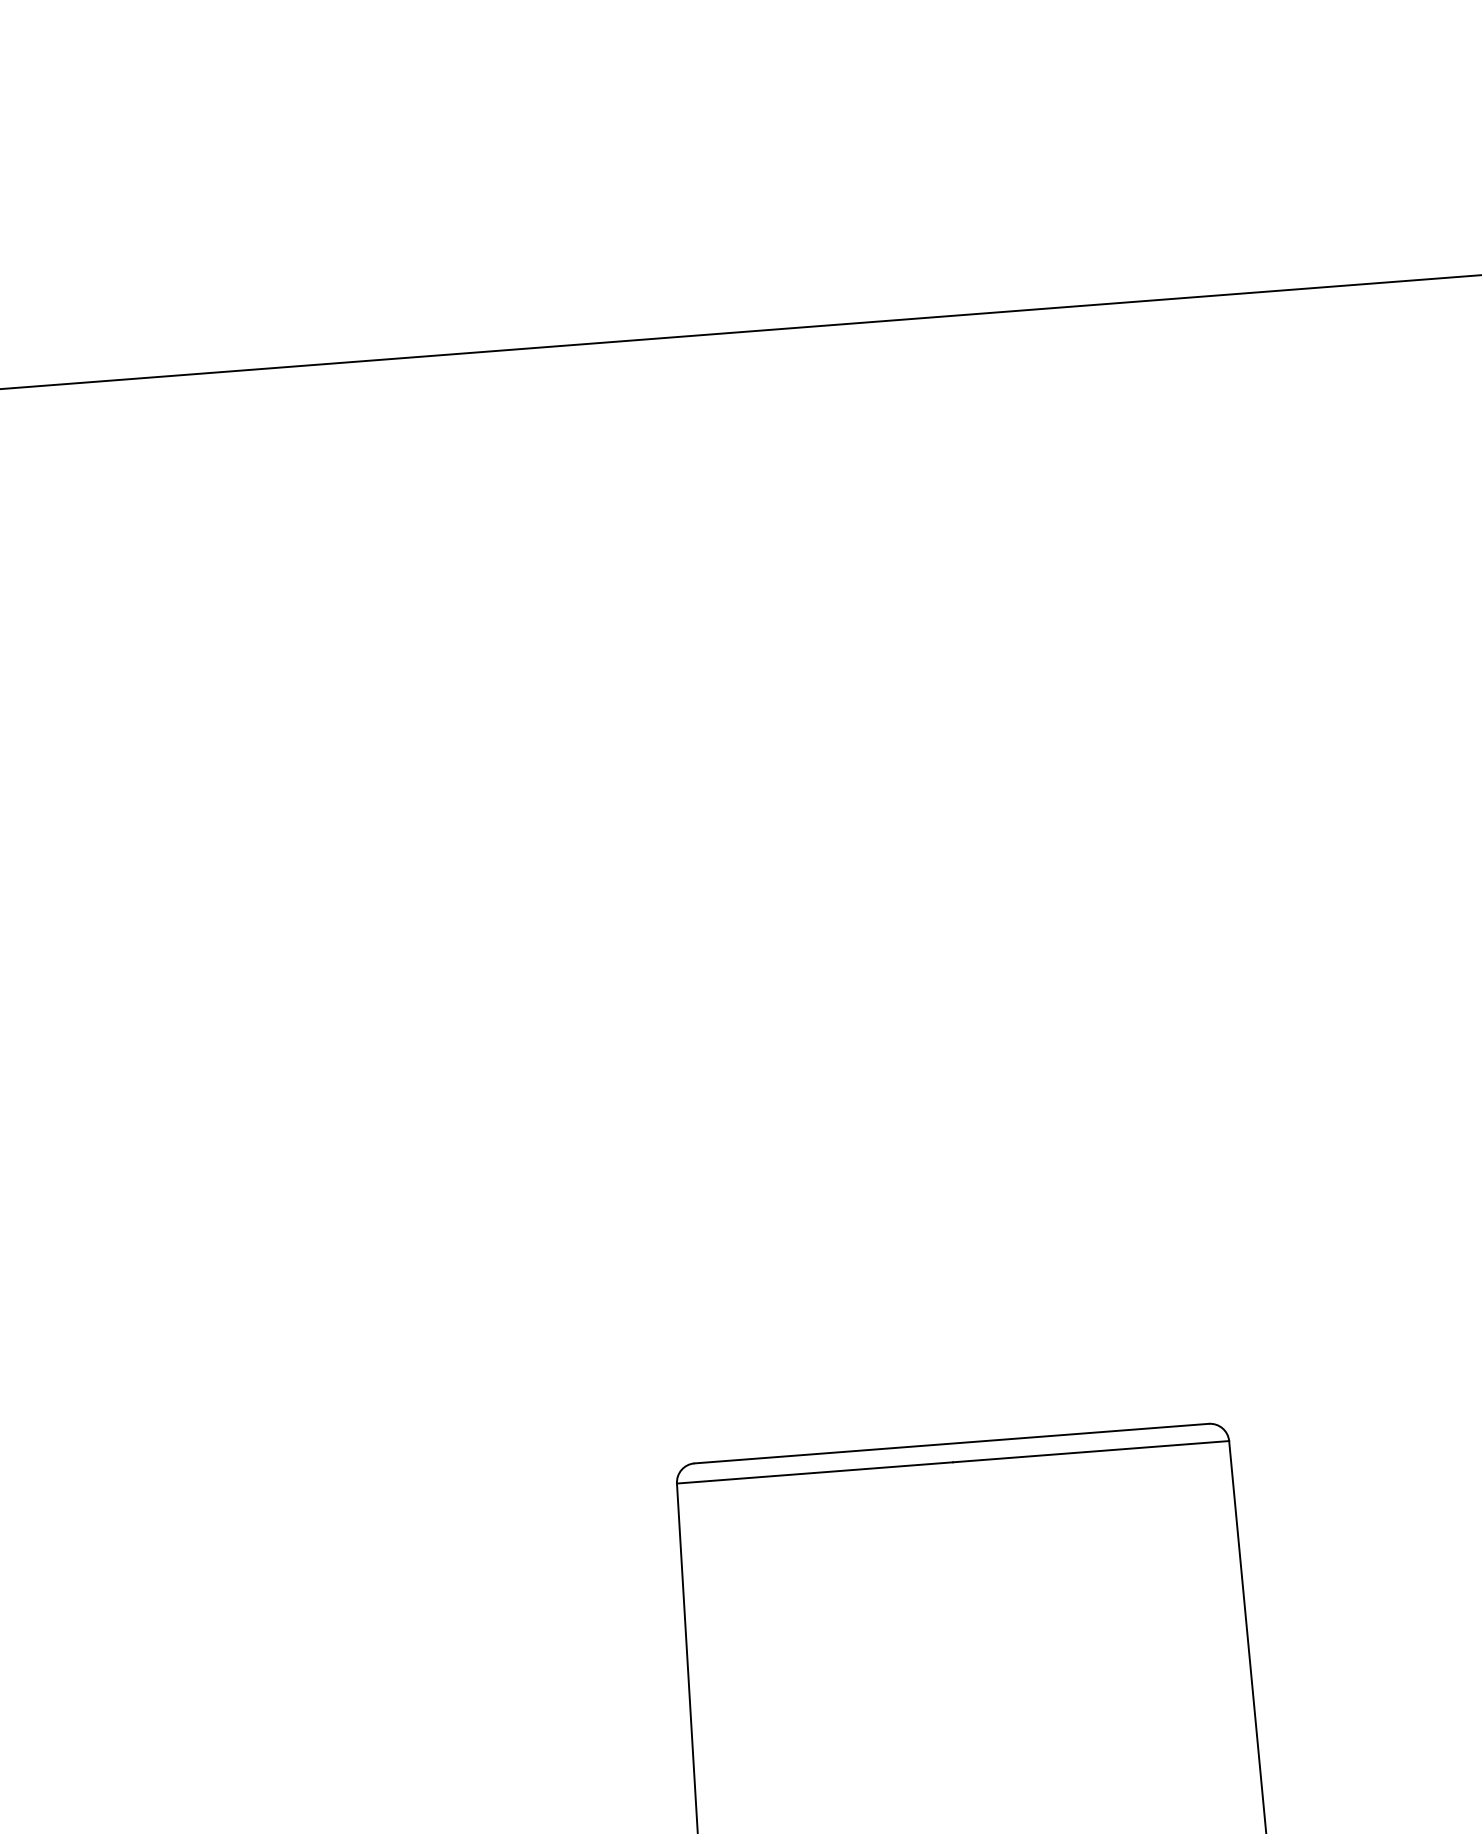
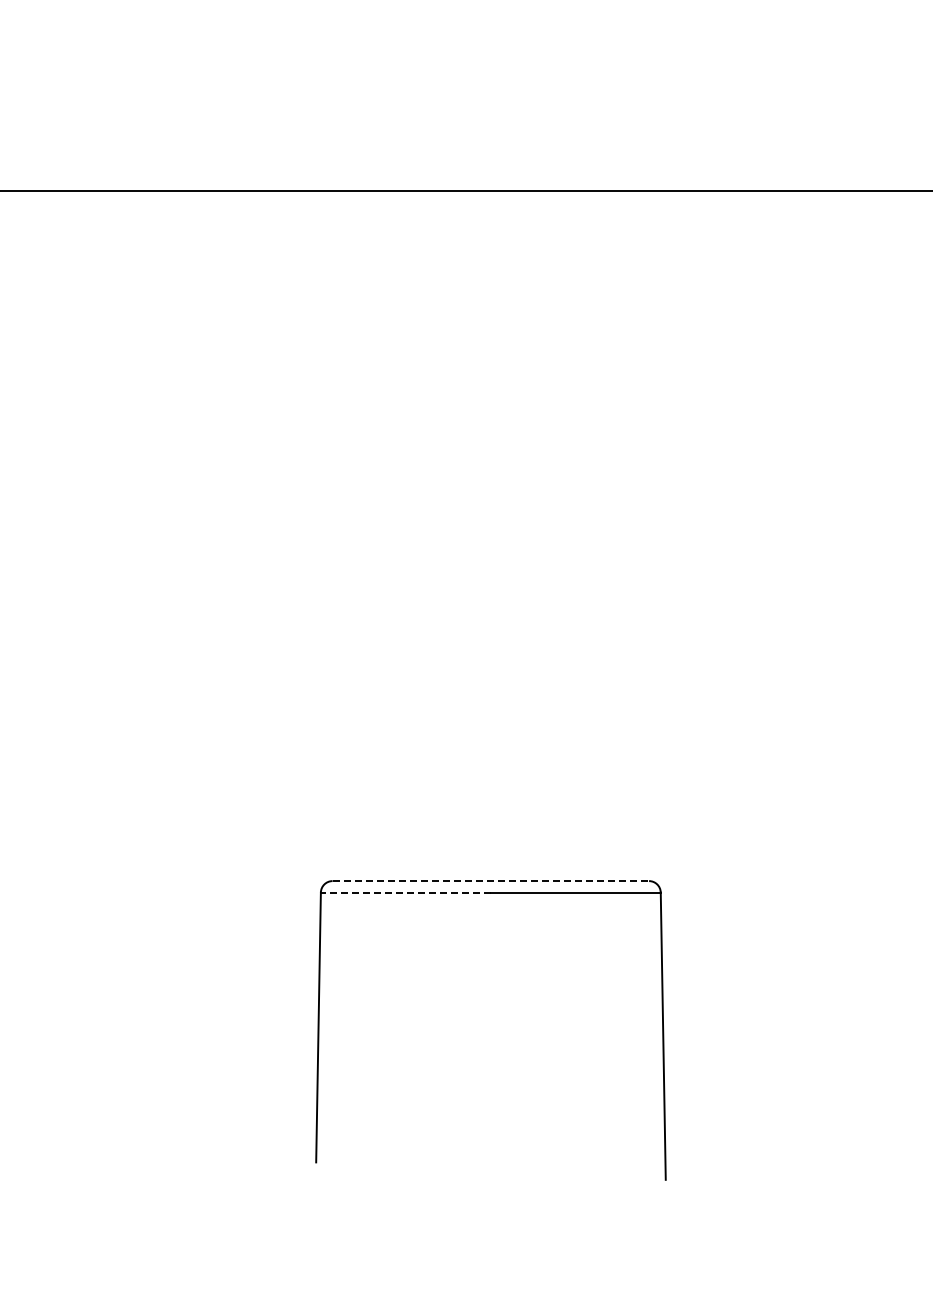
line: (952, 1444) -> (491, 881), solid -> dashed
line: (814, 1472) -> (405, 892), solid -> dashed

